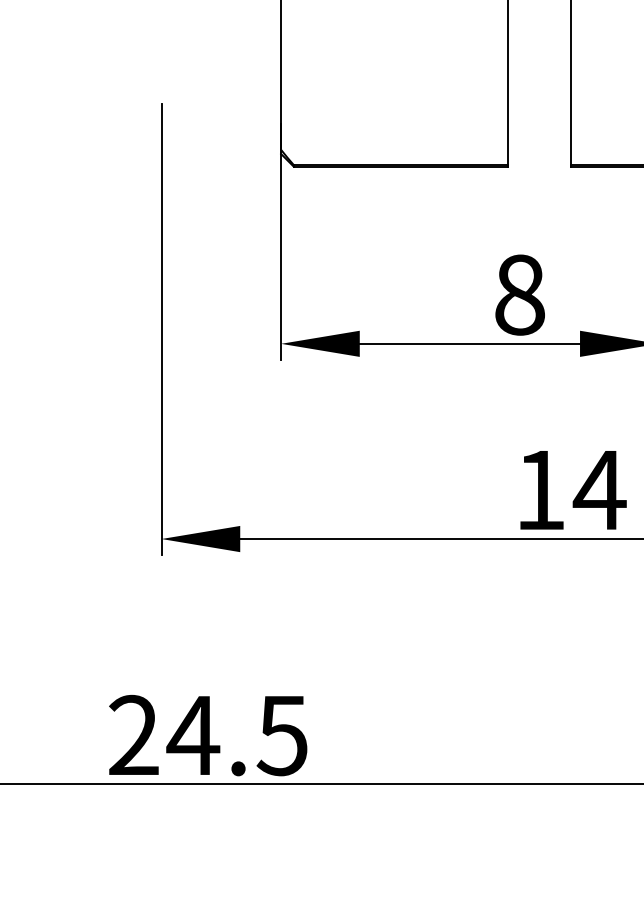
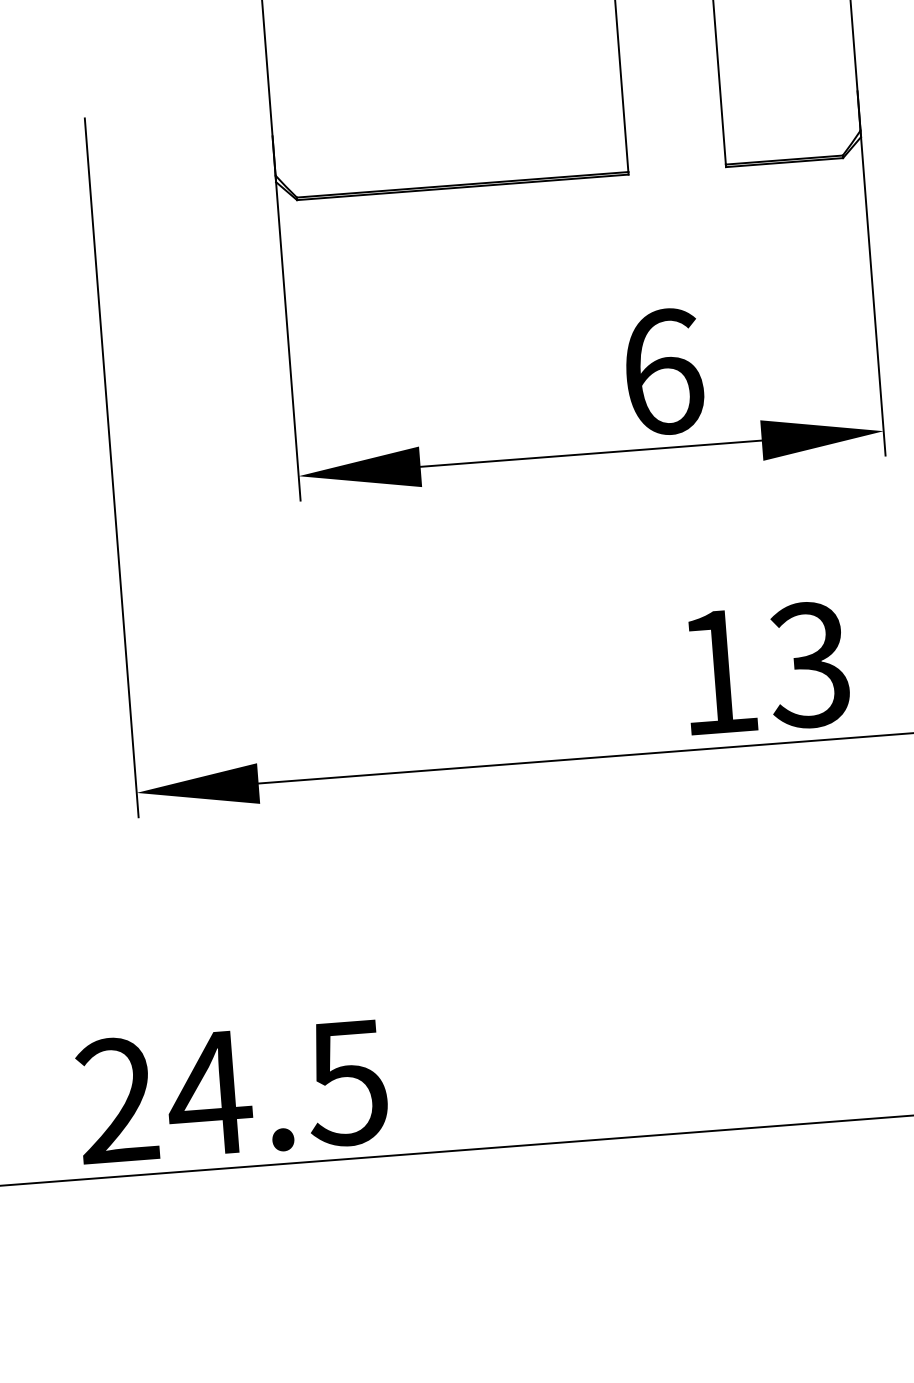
text: (520, 294) -> (663, 371), 8 -> 6
text: (599, 489) -> (809, 663), 14 -> 13

